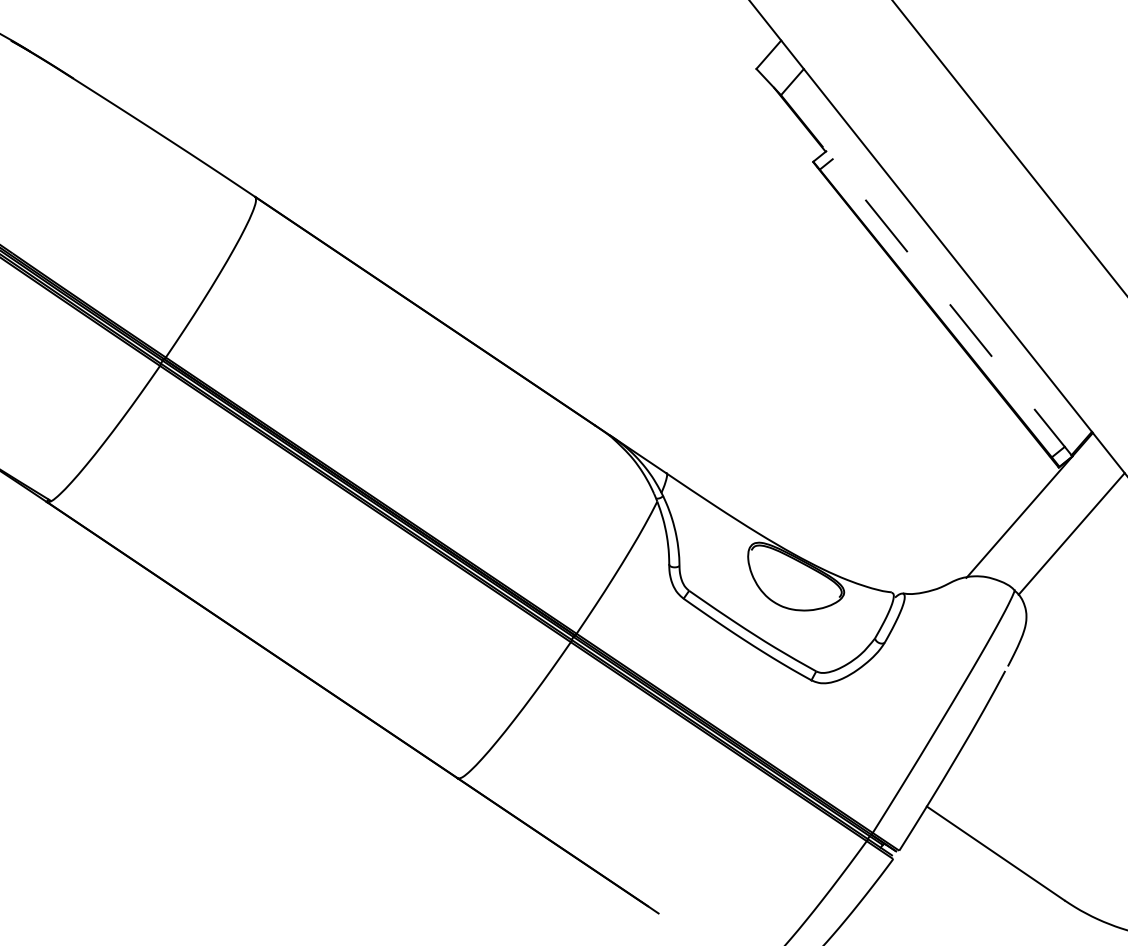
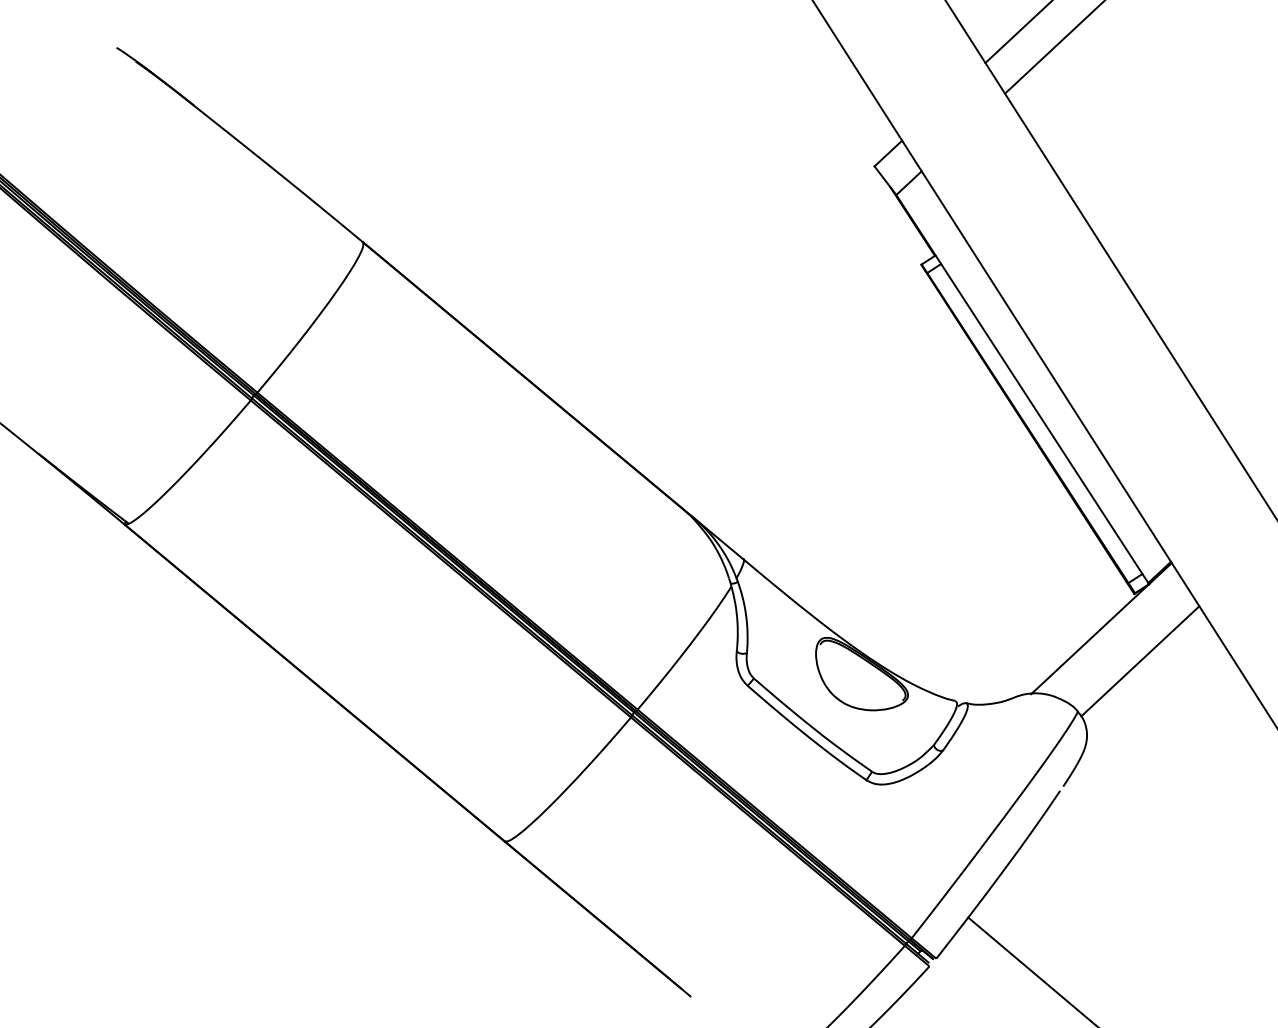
line: (926, 275) -> (1022, 389), dashed -> solid

